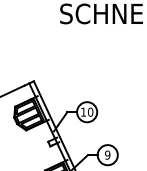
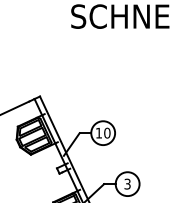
text: (107, 154) -> (127, 183), 9 -> 3

